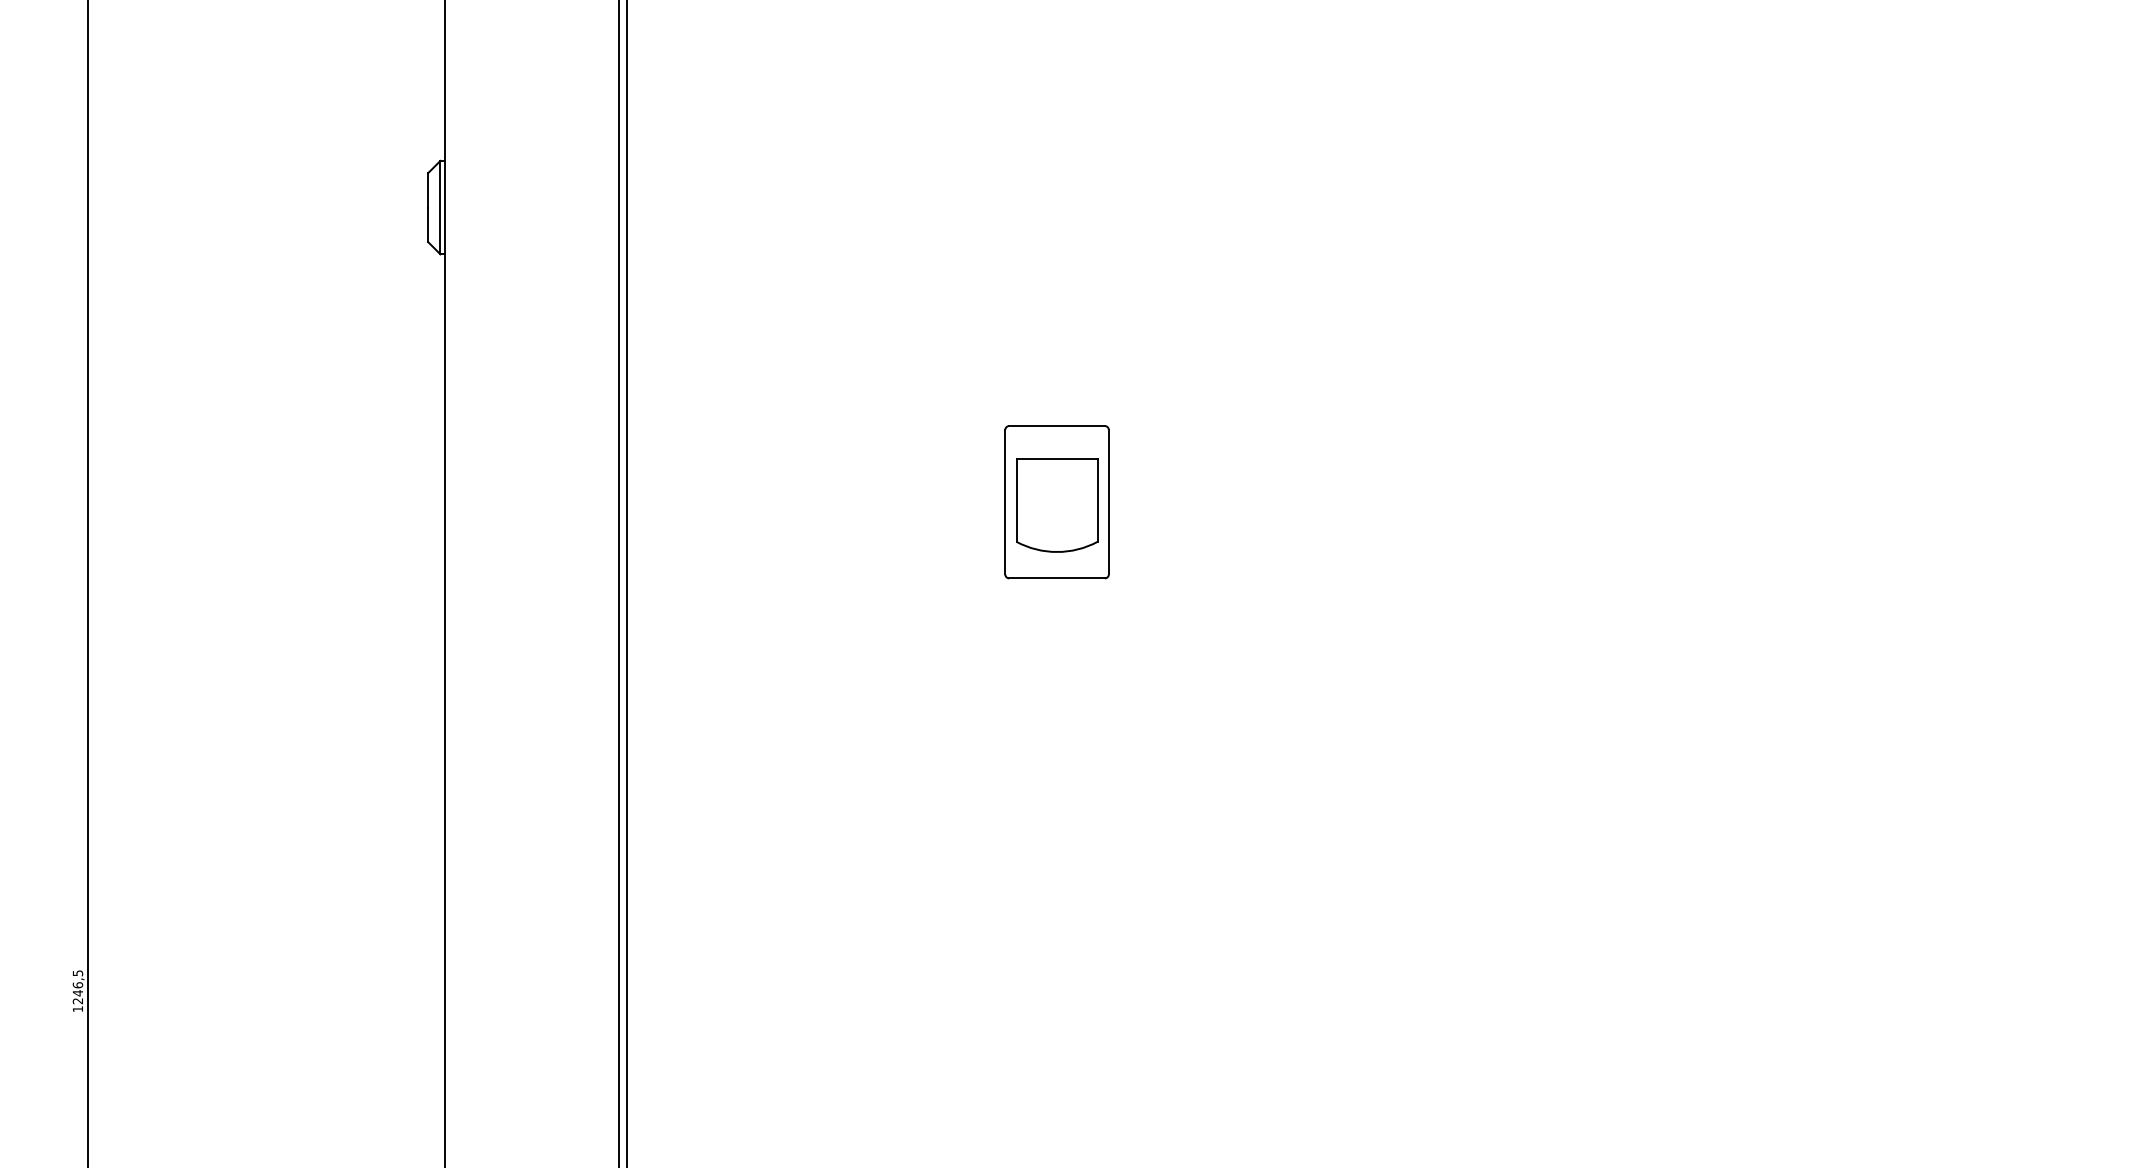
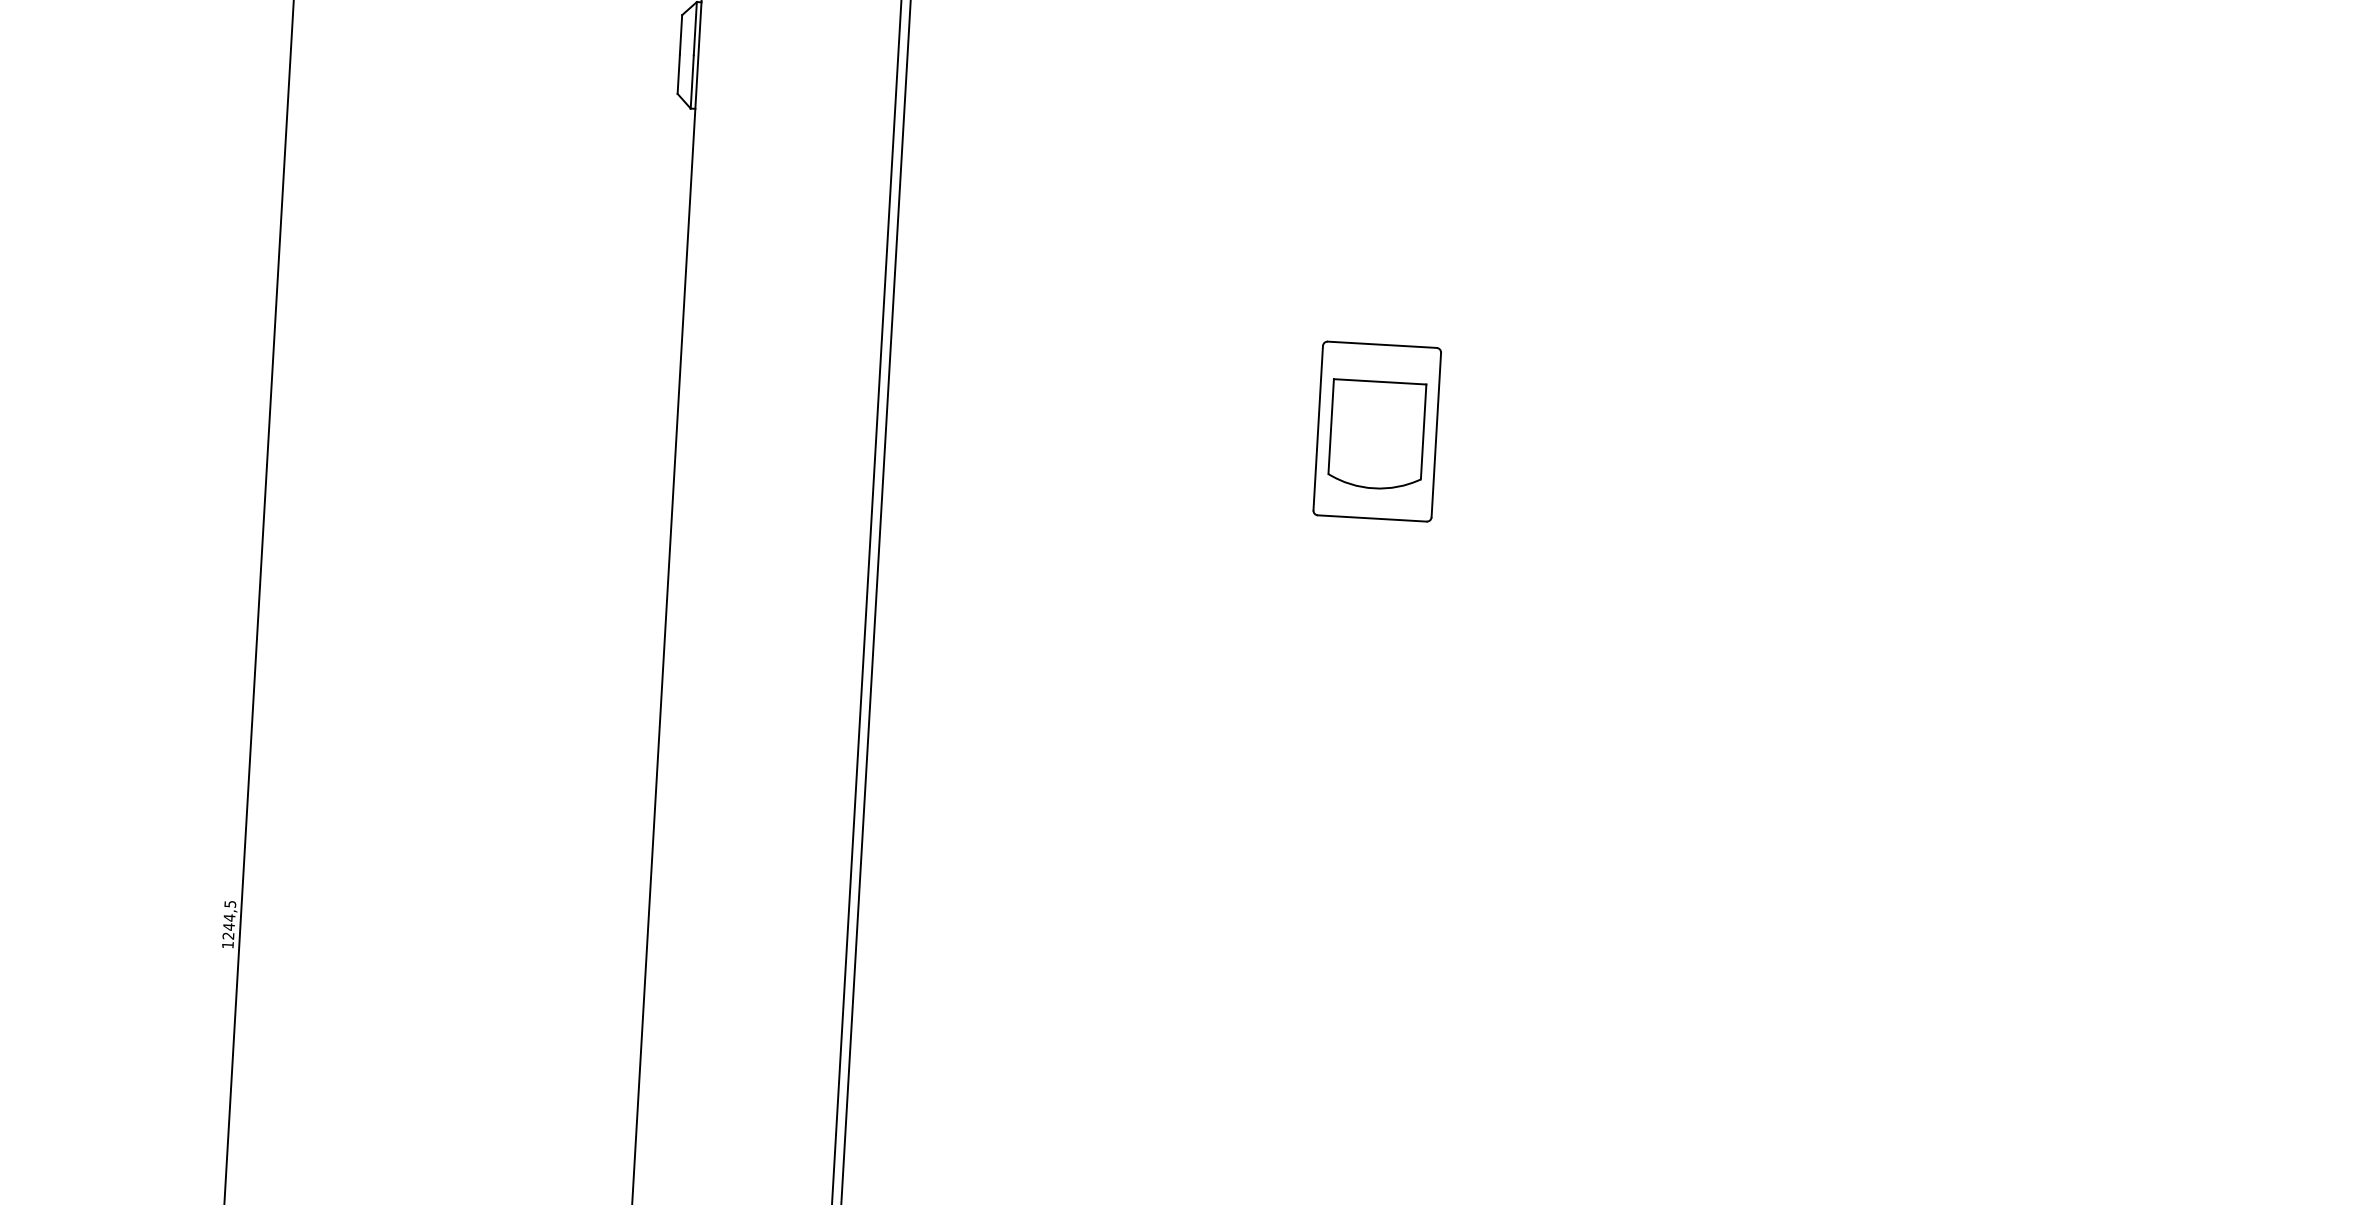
text: (77, 985) -> (228, 918), 1246,5 -> 1244,5

